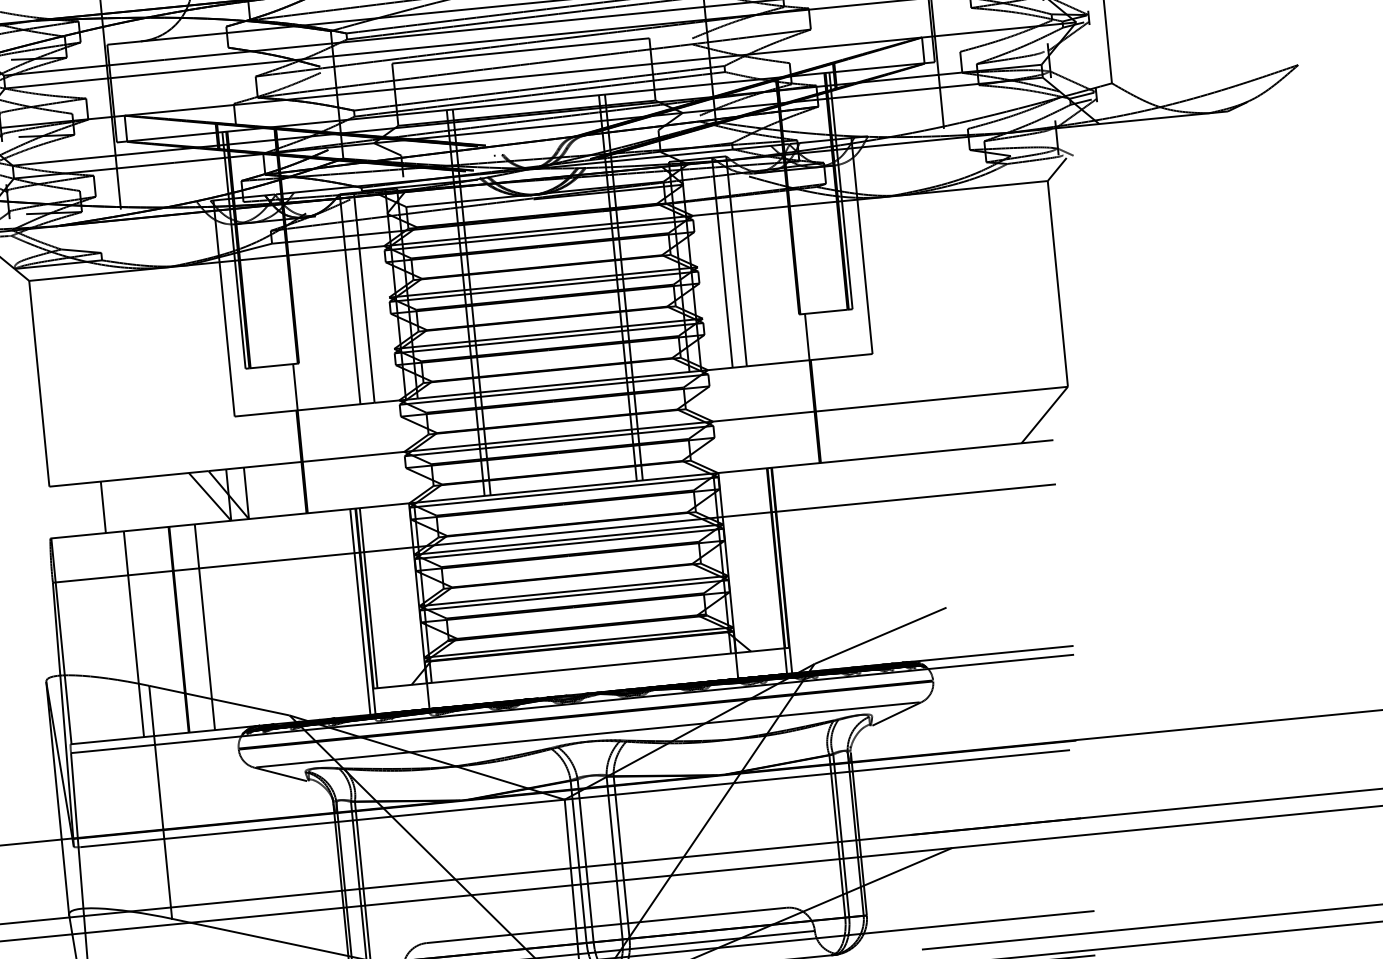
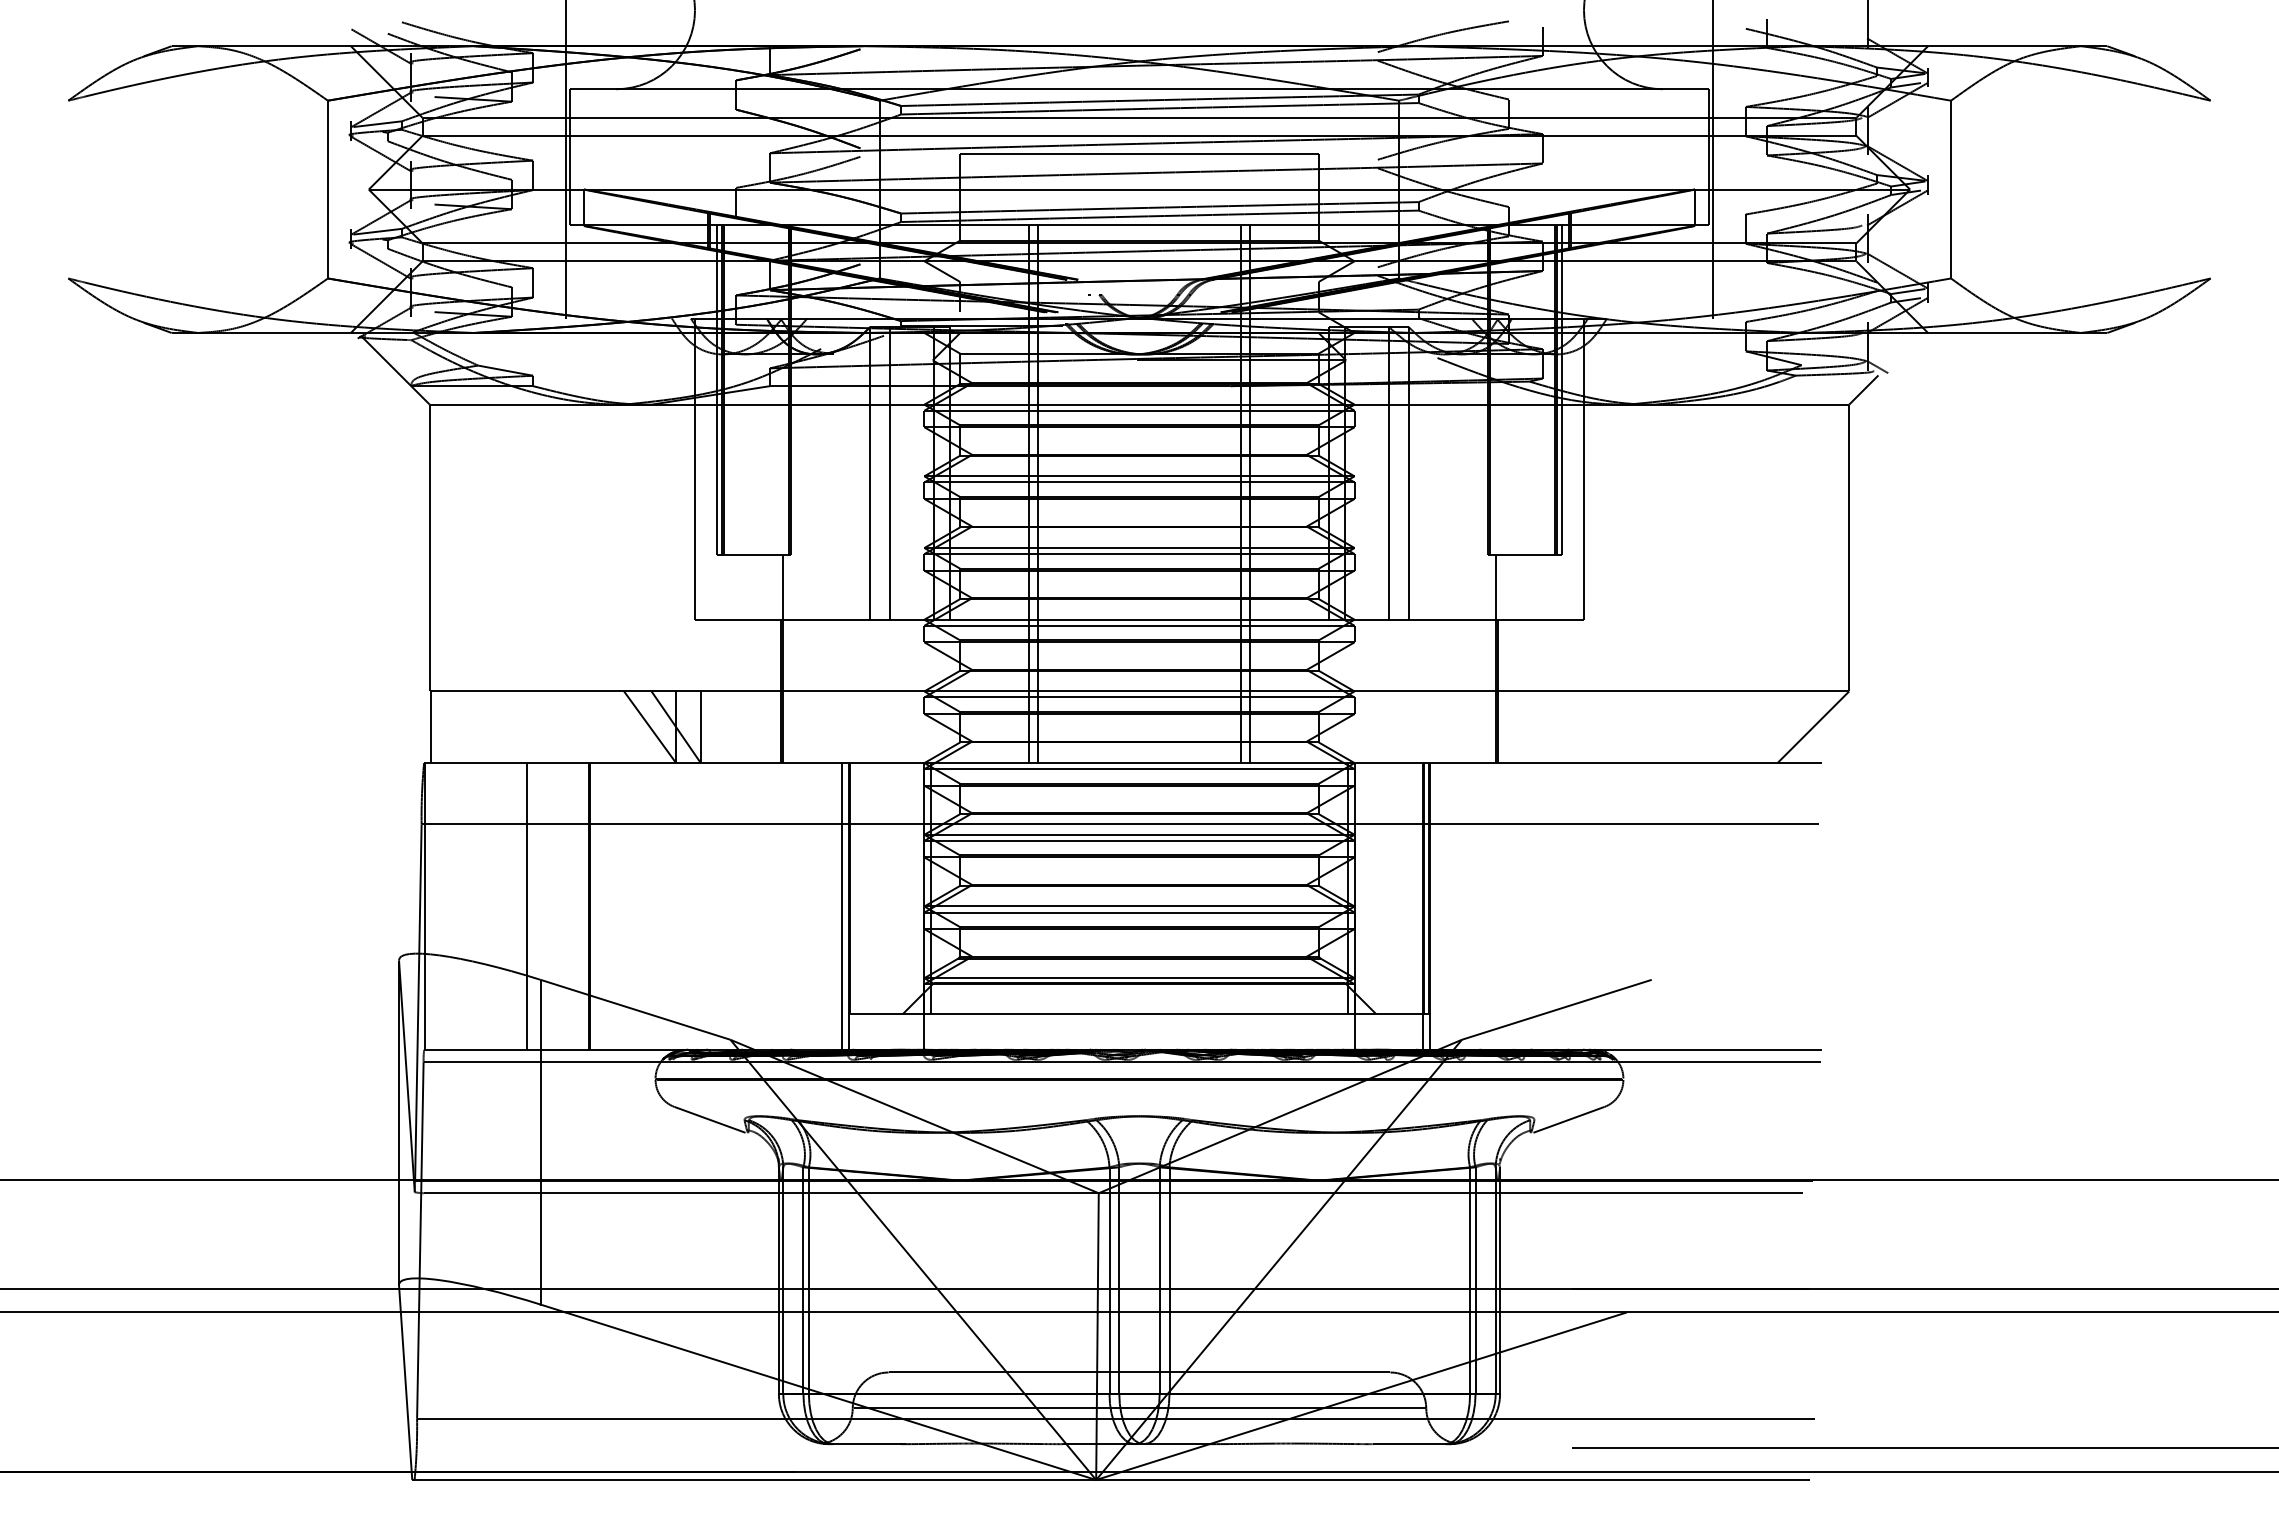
line: (103, 507) -> (431, 727), moved
line: (368, 598) -> (855, 888), removed
line: (204, 627) -> (625, 906), removed
line: (587, 734) -> (1139, 1106), removed

